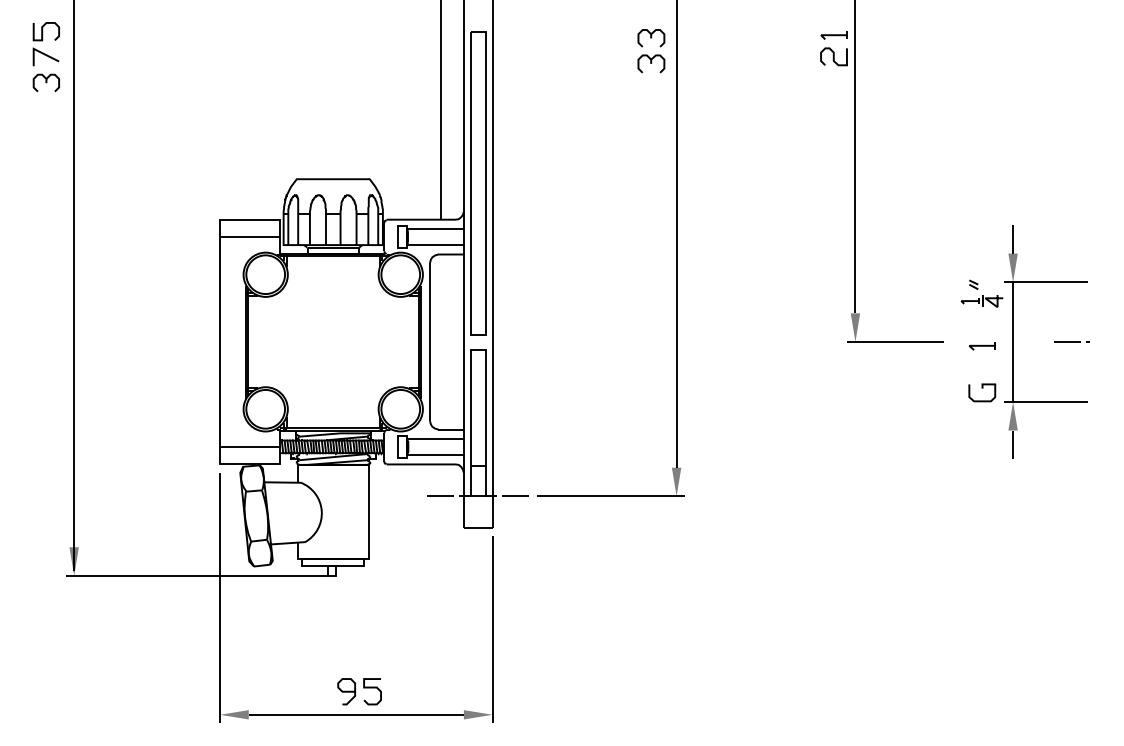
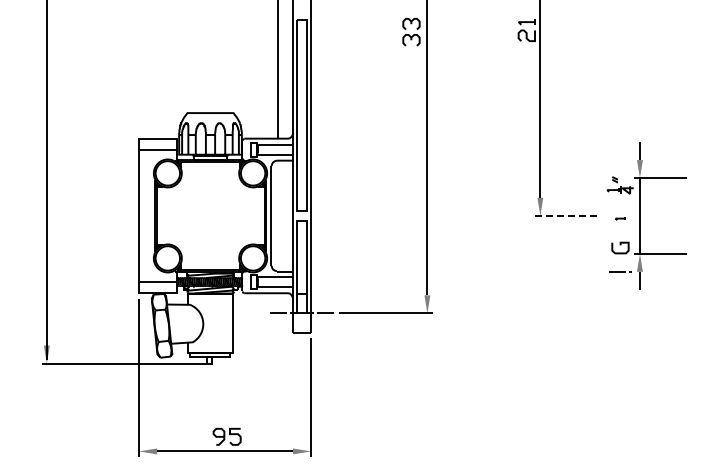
part: (46, 56) -> (29, 35), removed
line: (895, 341) -> (565, 215), solid -> dashed
line: (1072, 341) -> (620, 271), moved
part: (982, 346) -> (620, 218), size x0.6

